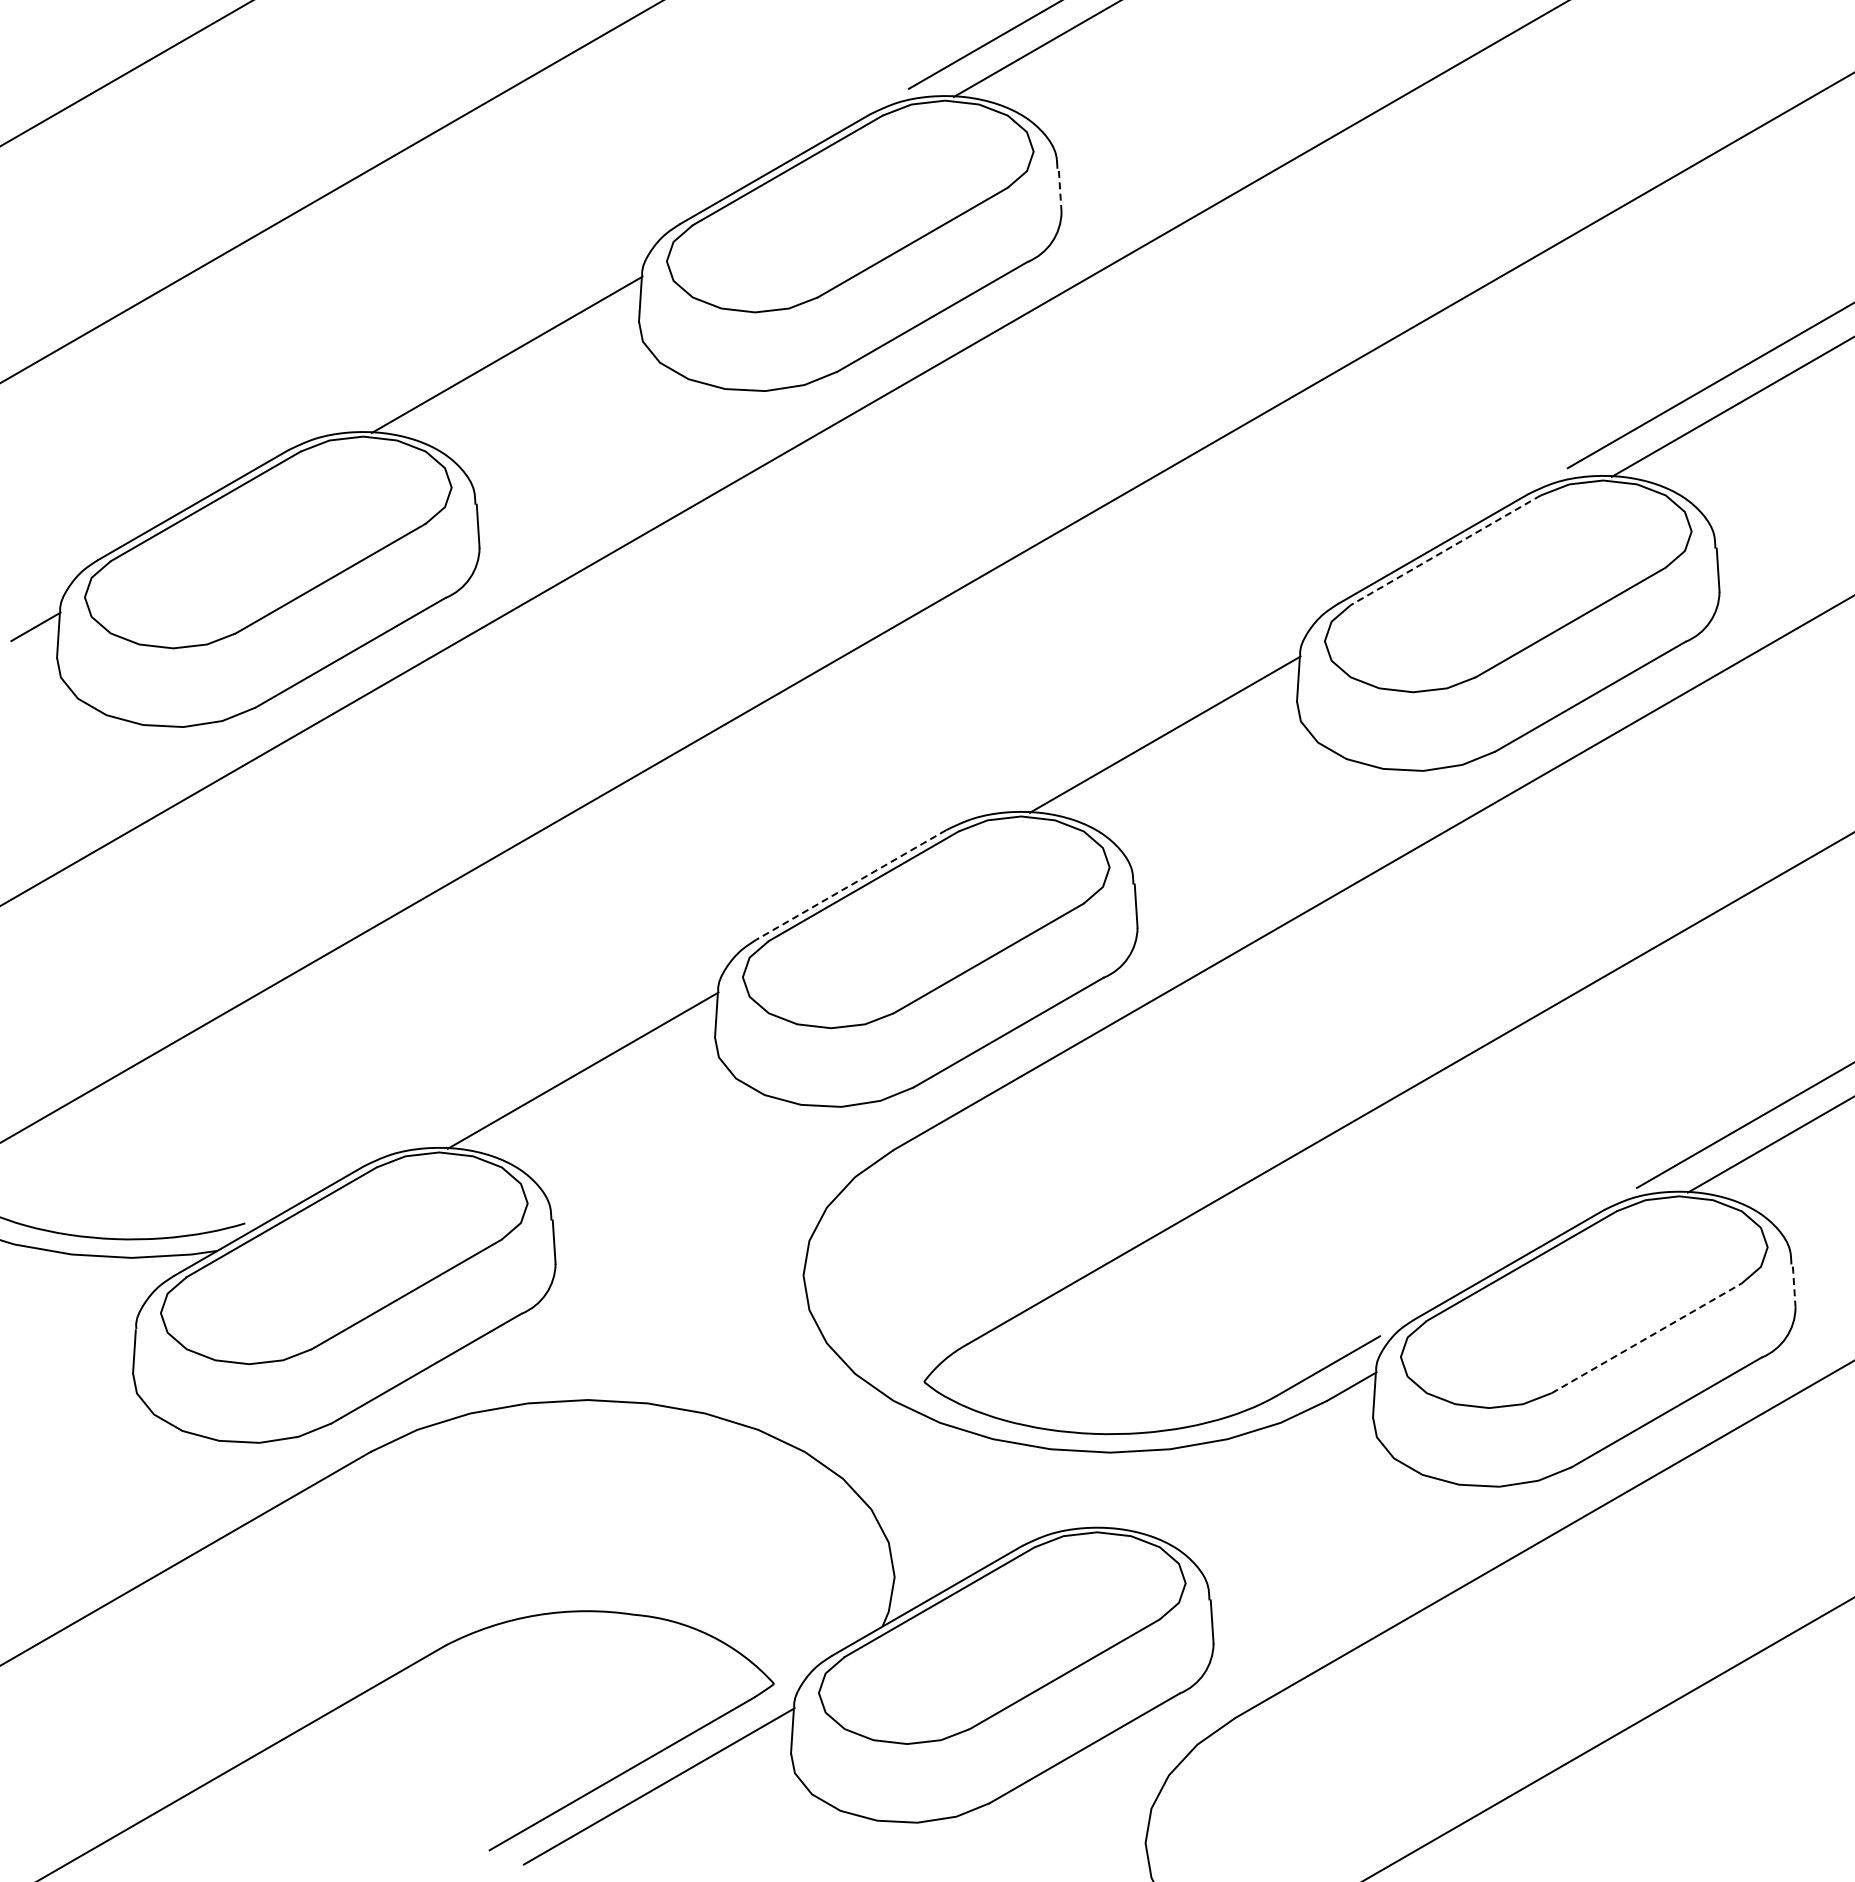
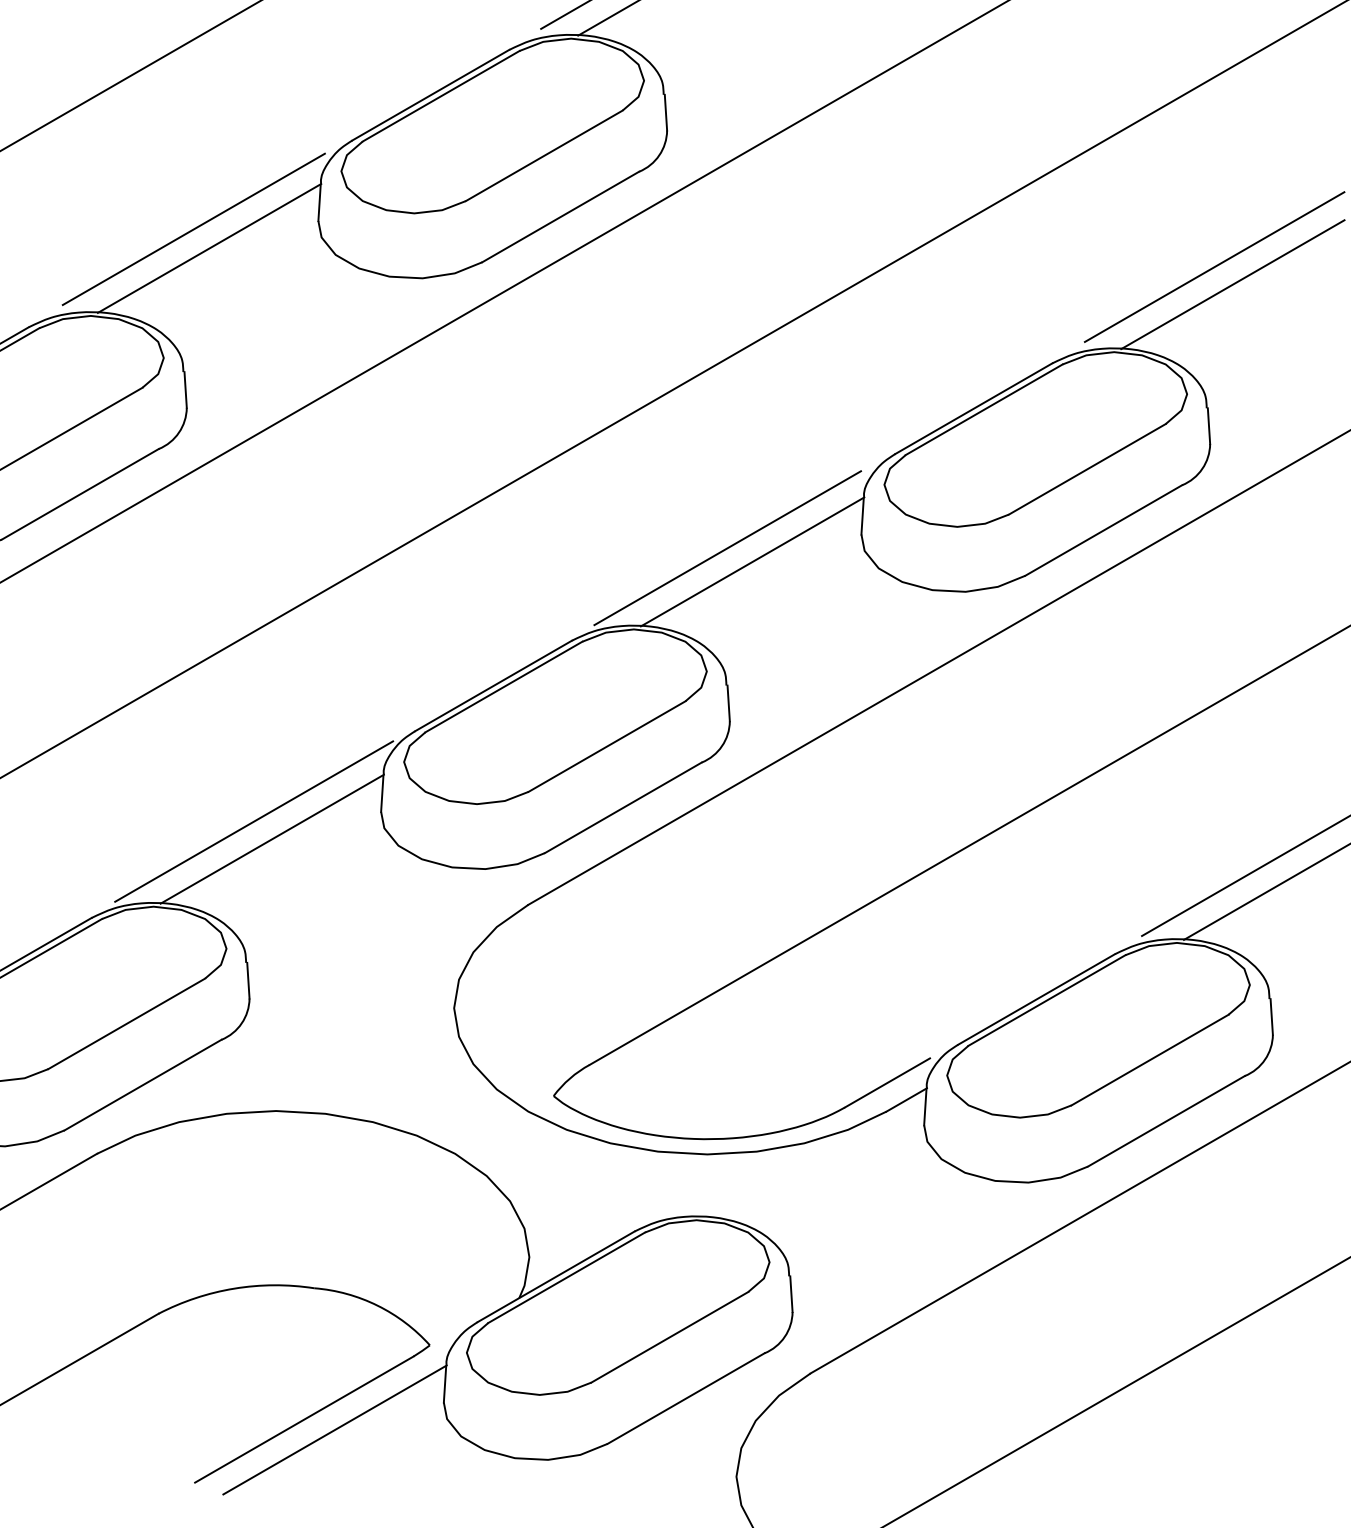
line: (1060, 190) -> (666, 112), dashed -> solid
line: (487, 331) -> (193, 229), added
line: (1445, 550) -> (983, 409), dashed -> solid
line: (1134, 717) -> (727, 547), added
line: (851, 885) -> (493, 686), dashed -> solid
line: (560, 1049) -> (253, 821), added
line: (1794, 1286) -> (1272, 1017), dashed -> solid
line: (1646, 1338) -> (1149, 1060), dashed -> solid

